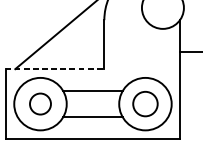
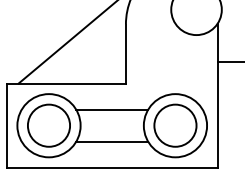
line: (55, 69) -> (66, 83), dashed -> solid
circle: (40, 103) -> (48, 125), size x1.67
circle: (145, 103) -> (175, 125), size x1.43

